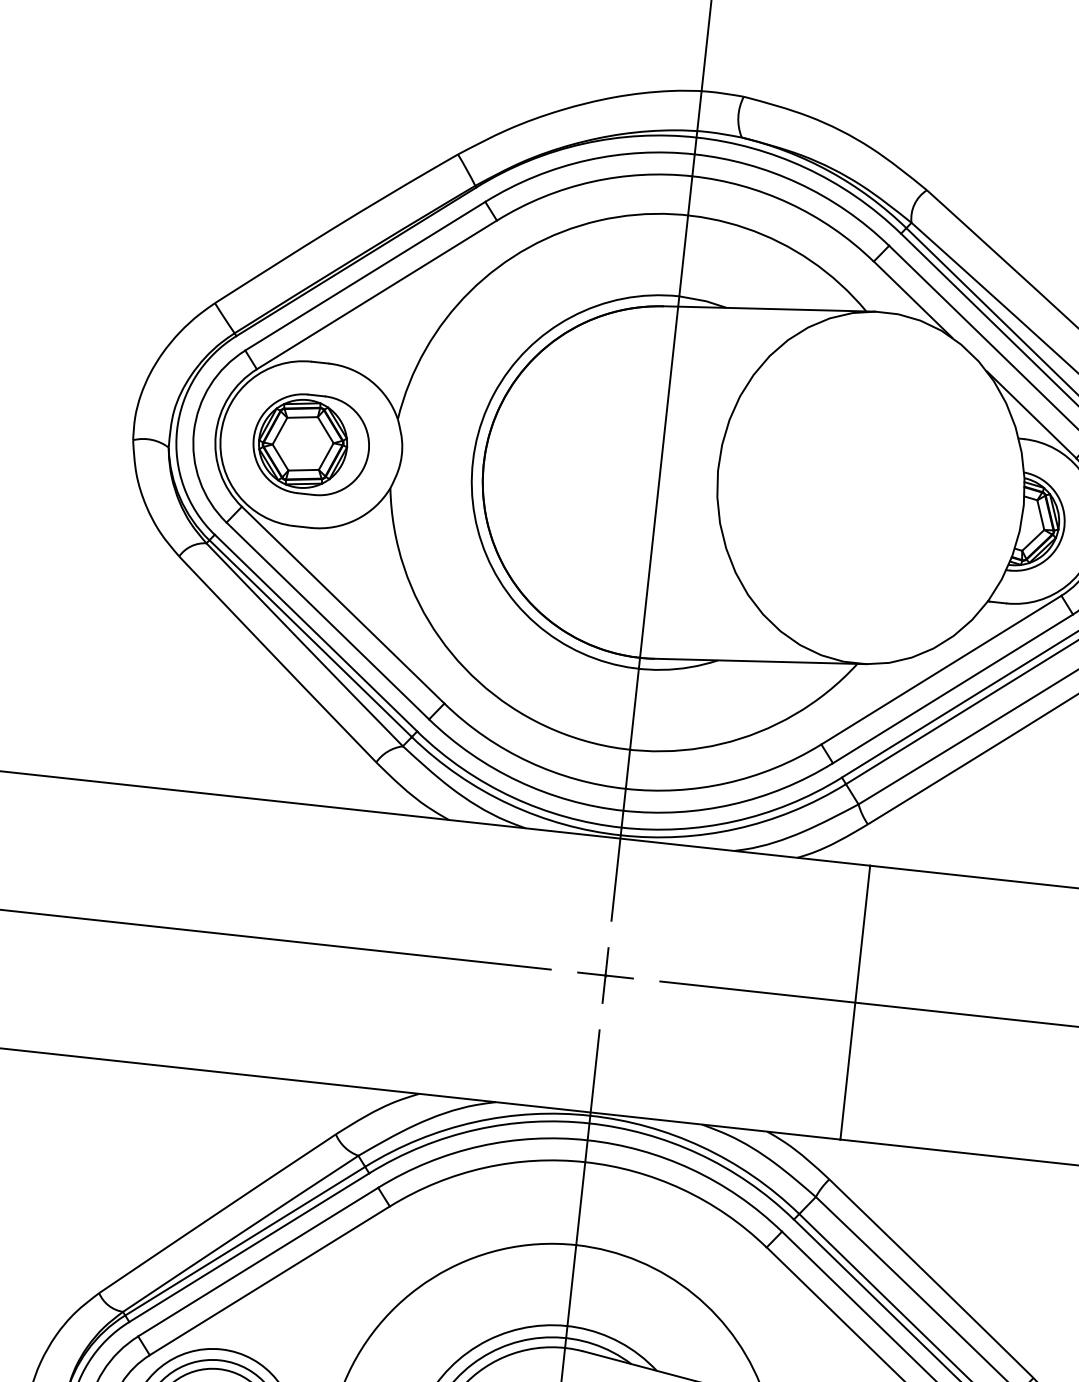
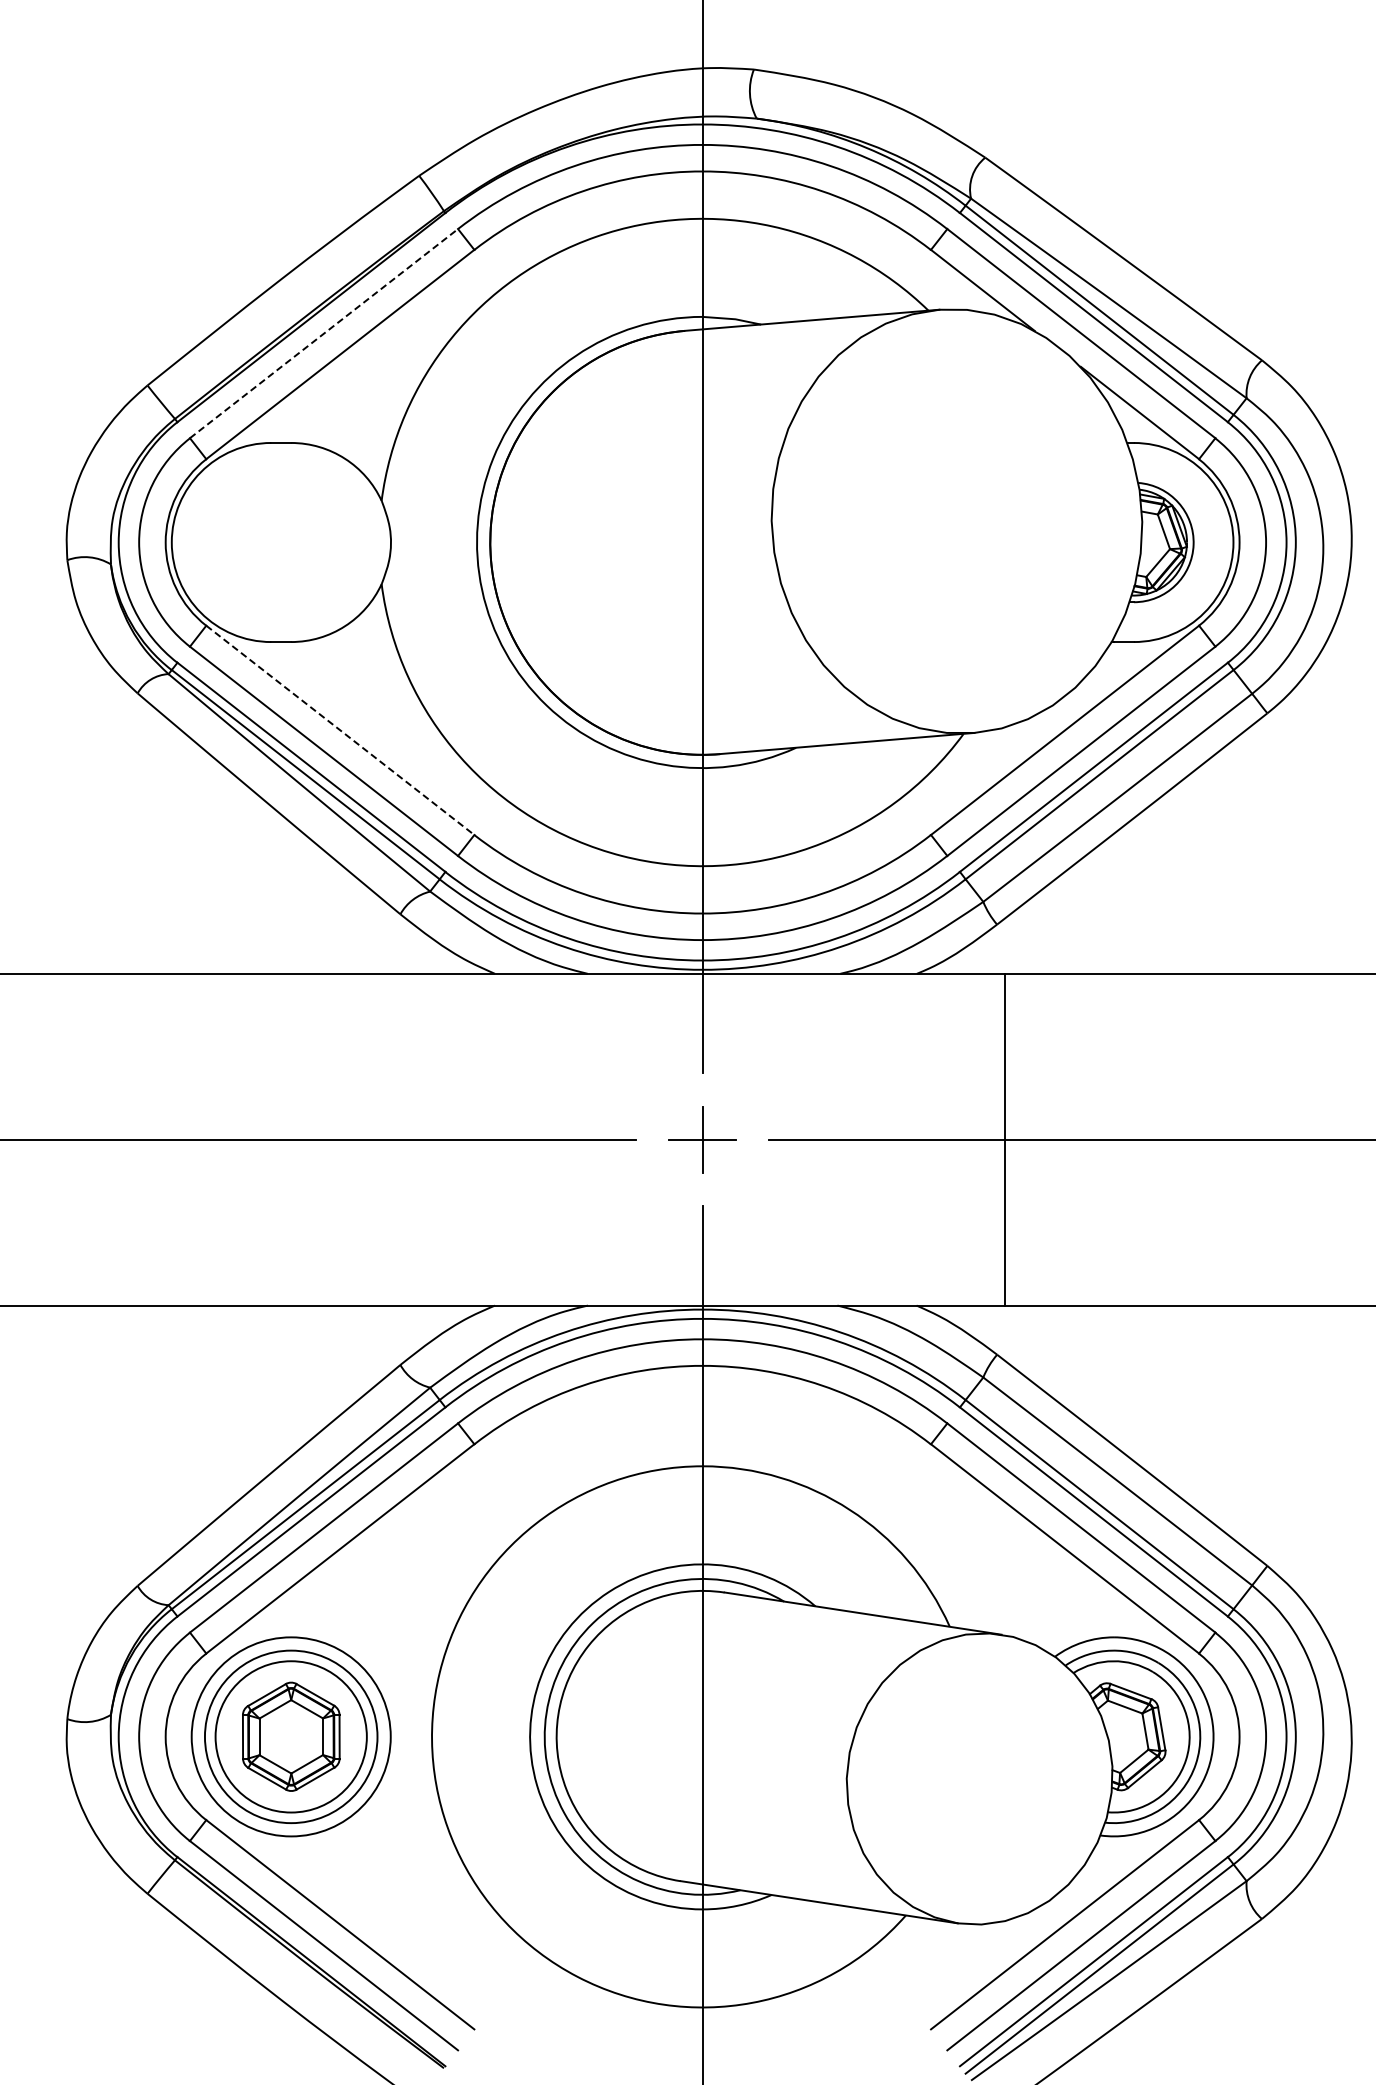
line: (365, 276) -> (324, 333), solid -> dashed
part: (310, 444) -> (280, 542), removed
line: (343, 605) -> (340, 730), solid -> dashed

